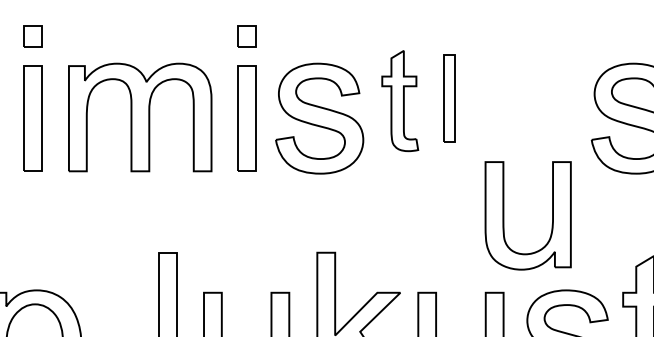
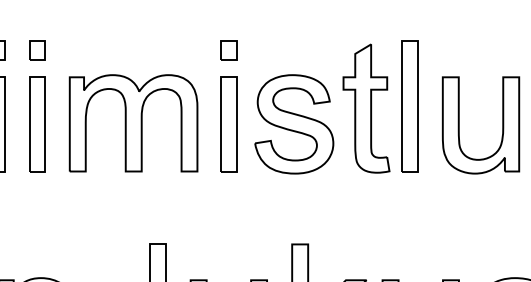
part: (448, 98) -> (409, 106), size x1.67
part: (399, 100) -> (365, 108), size x1.43
part: (504, 215) -> (459, 125), moved

